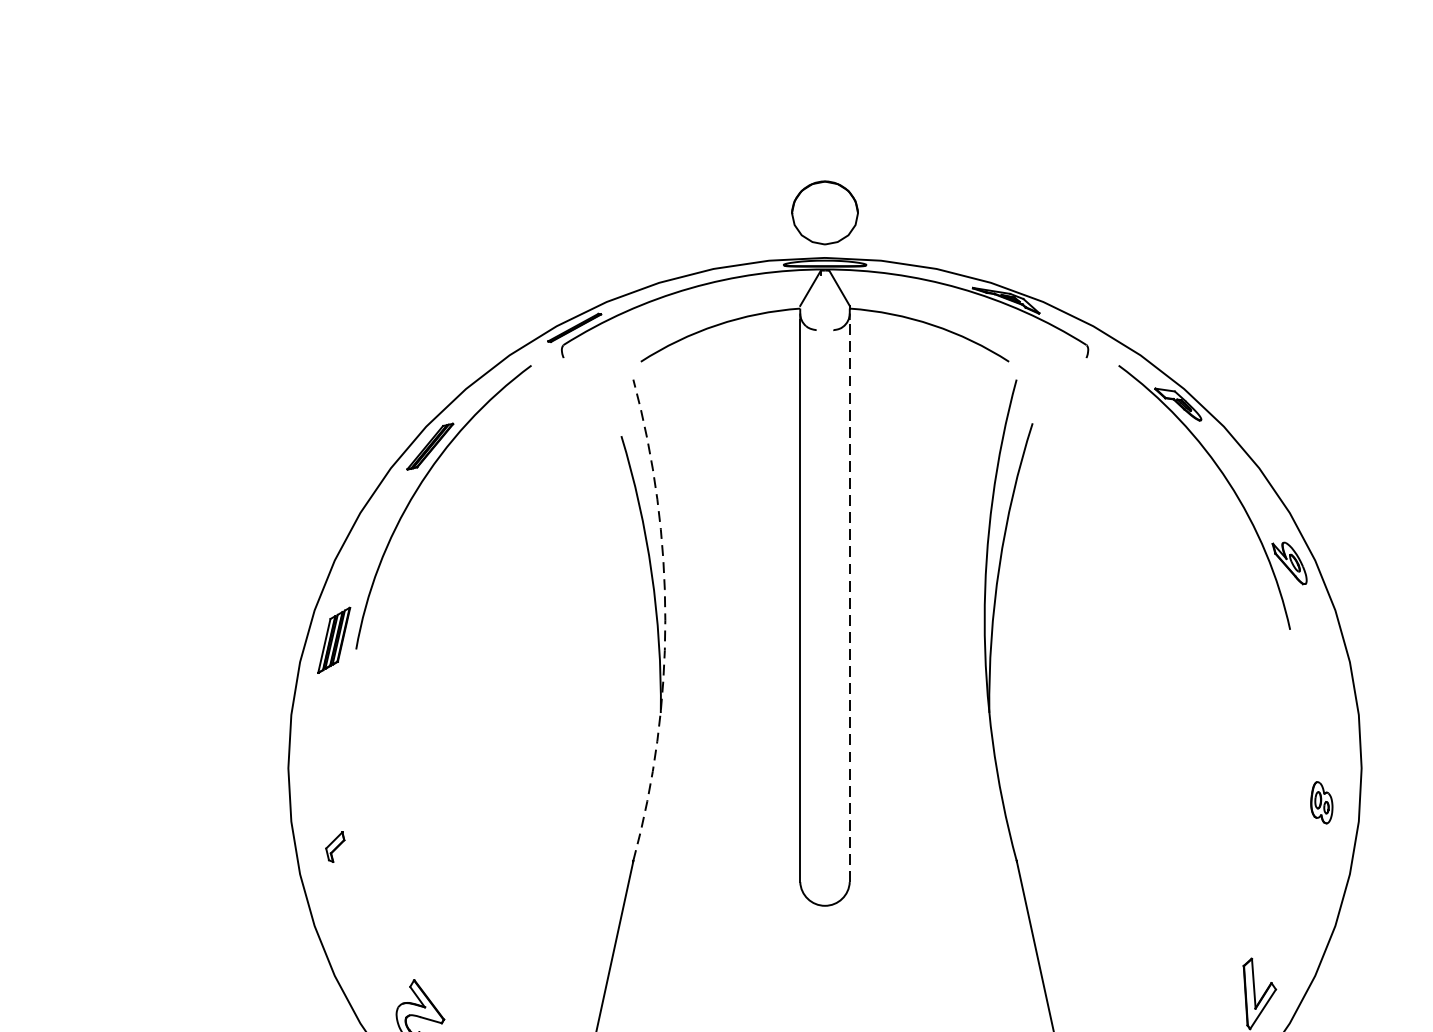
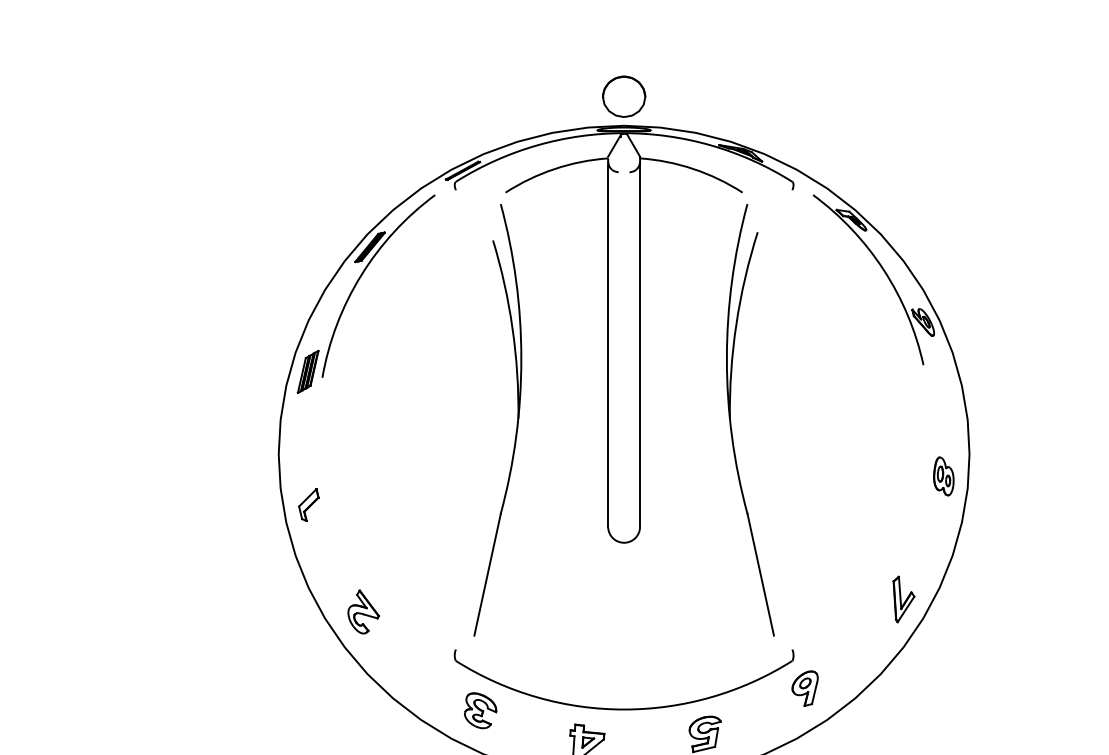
line: (850, 600) -> (640, 346), dashed -> solid
arc: (665, 619) -> (521, 358), dashed -> solid
part: (1321, 802) -> (943, 476), size x1.43
part: (334, 846) -> (308, 504), size x1.67

